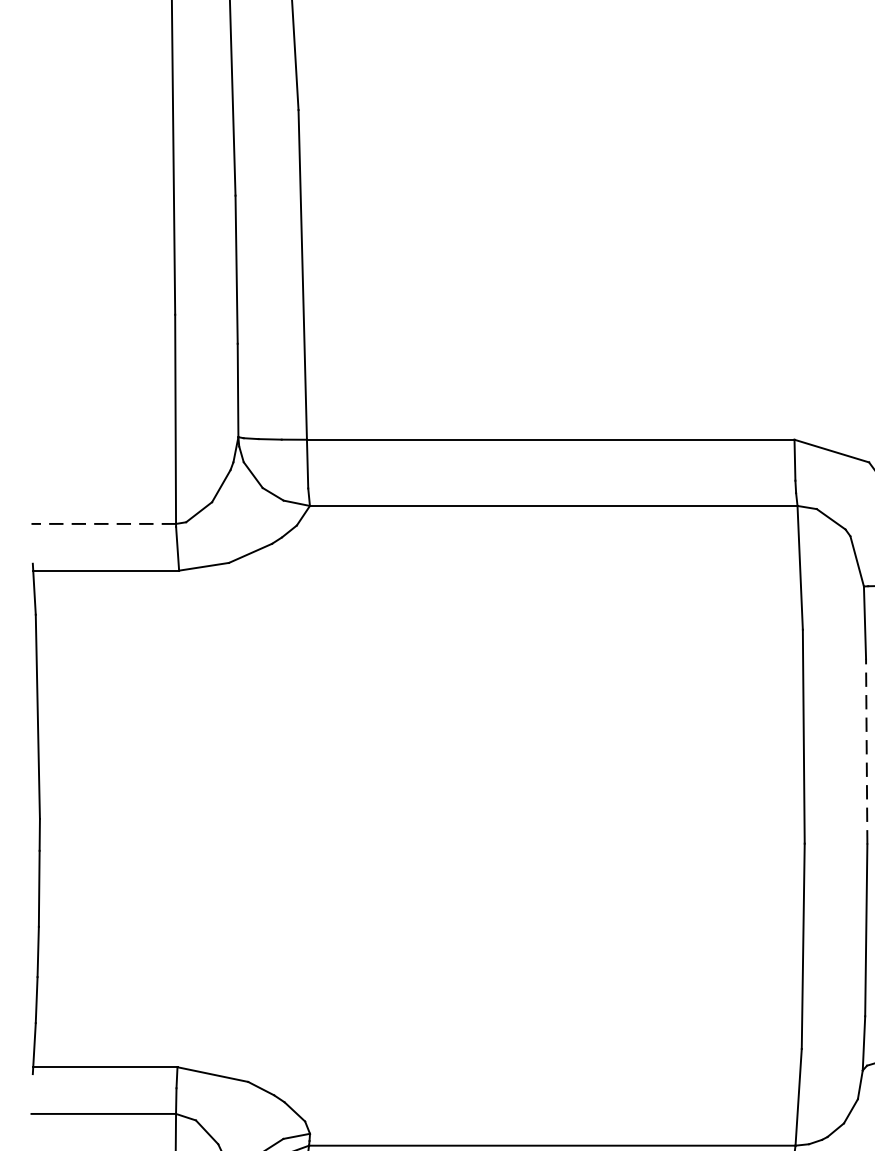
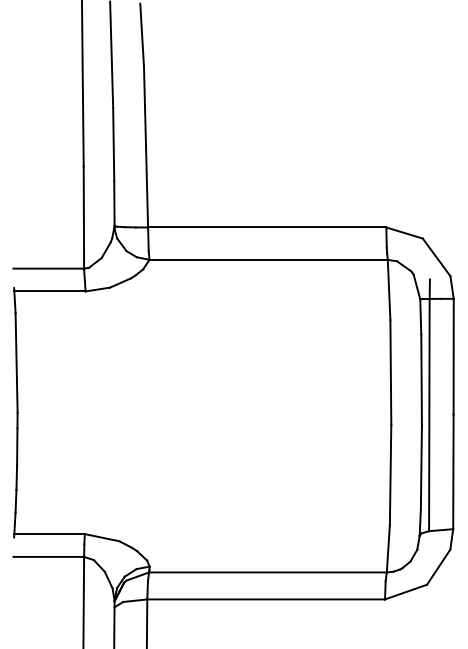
line: (103, 523) -> (48, 268), dashed -> solid
line: (866, 750) -> (421, 379), dashed -> solid

